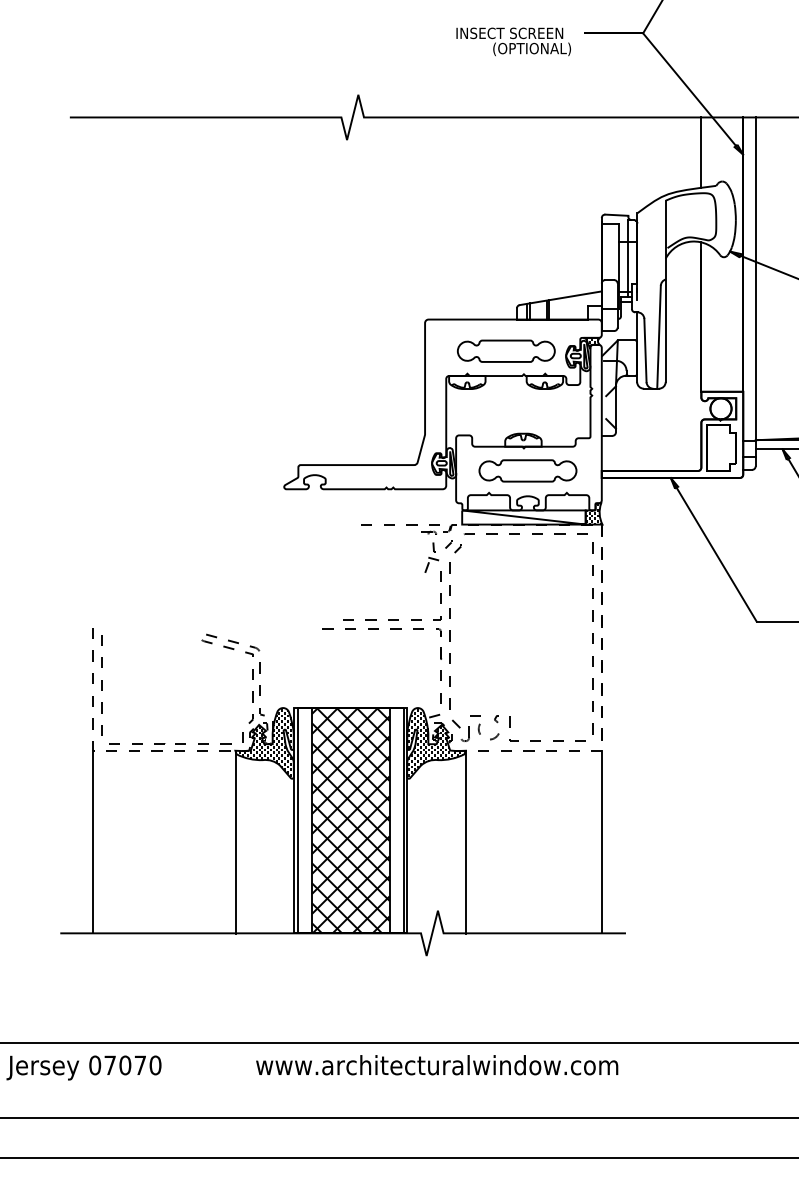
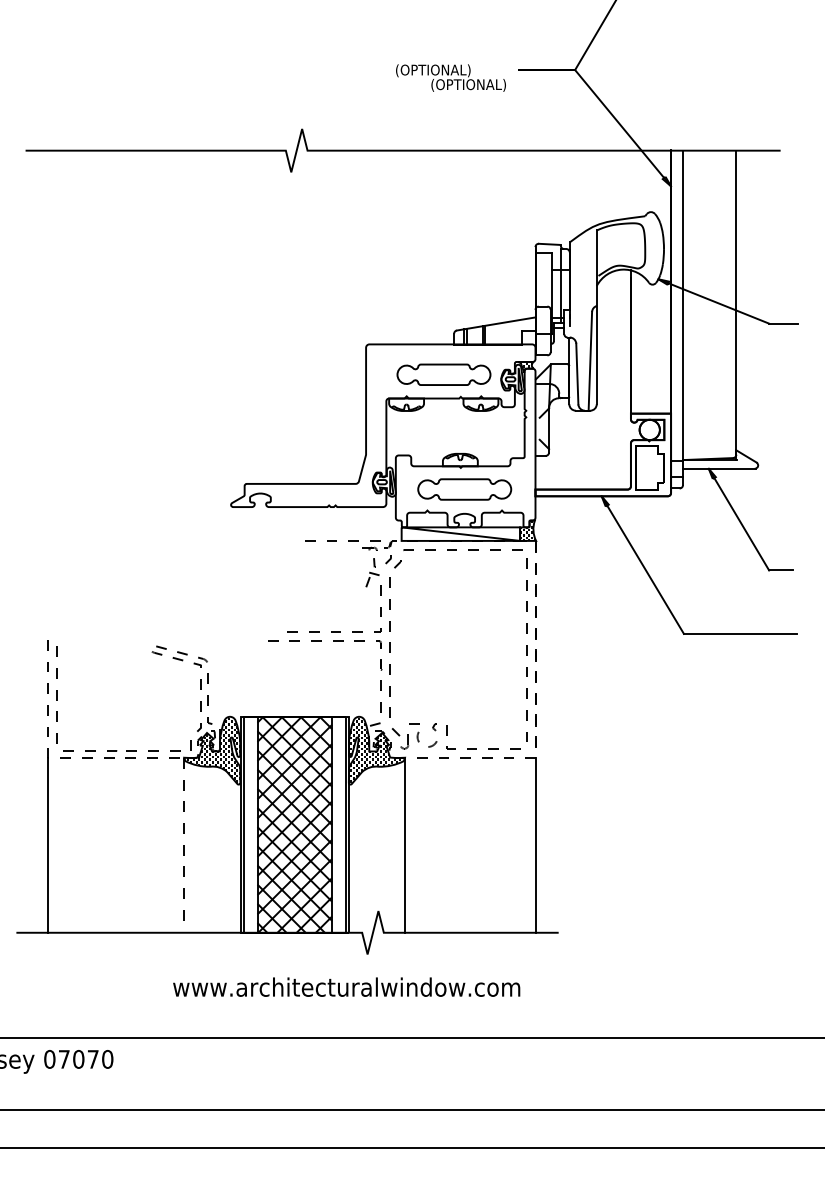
text: (510, 33) -> (447, 70), INSECT SCREEN -> (OPTIONAL)
line: (700, 152) -> (630, 184), removed
line: (235, 842) -> (184, 845), solid -> dashed
text: (436, 1064) -> (346, 986), moved

